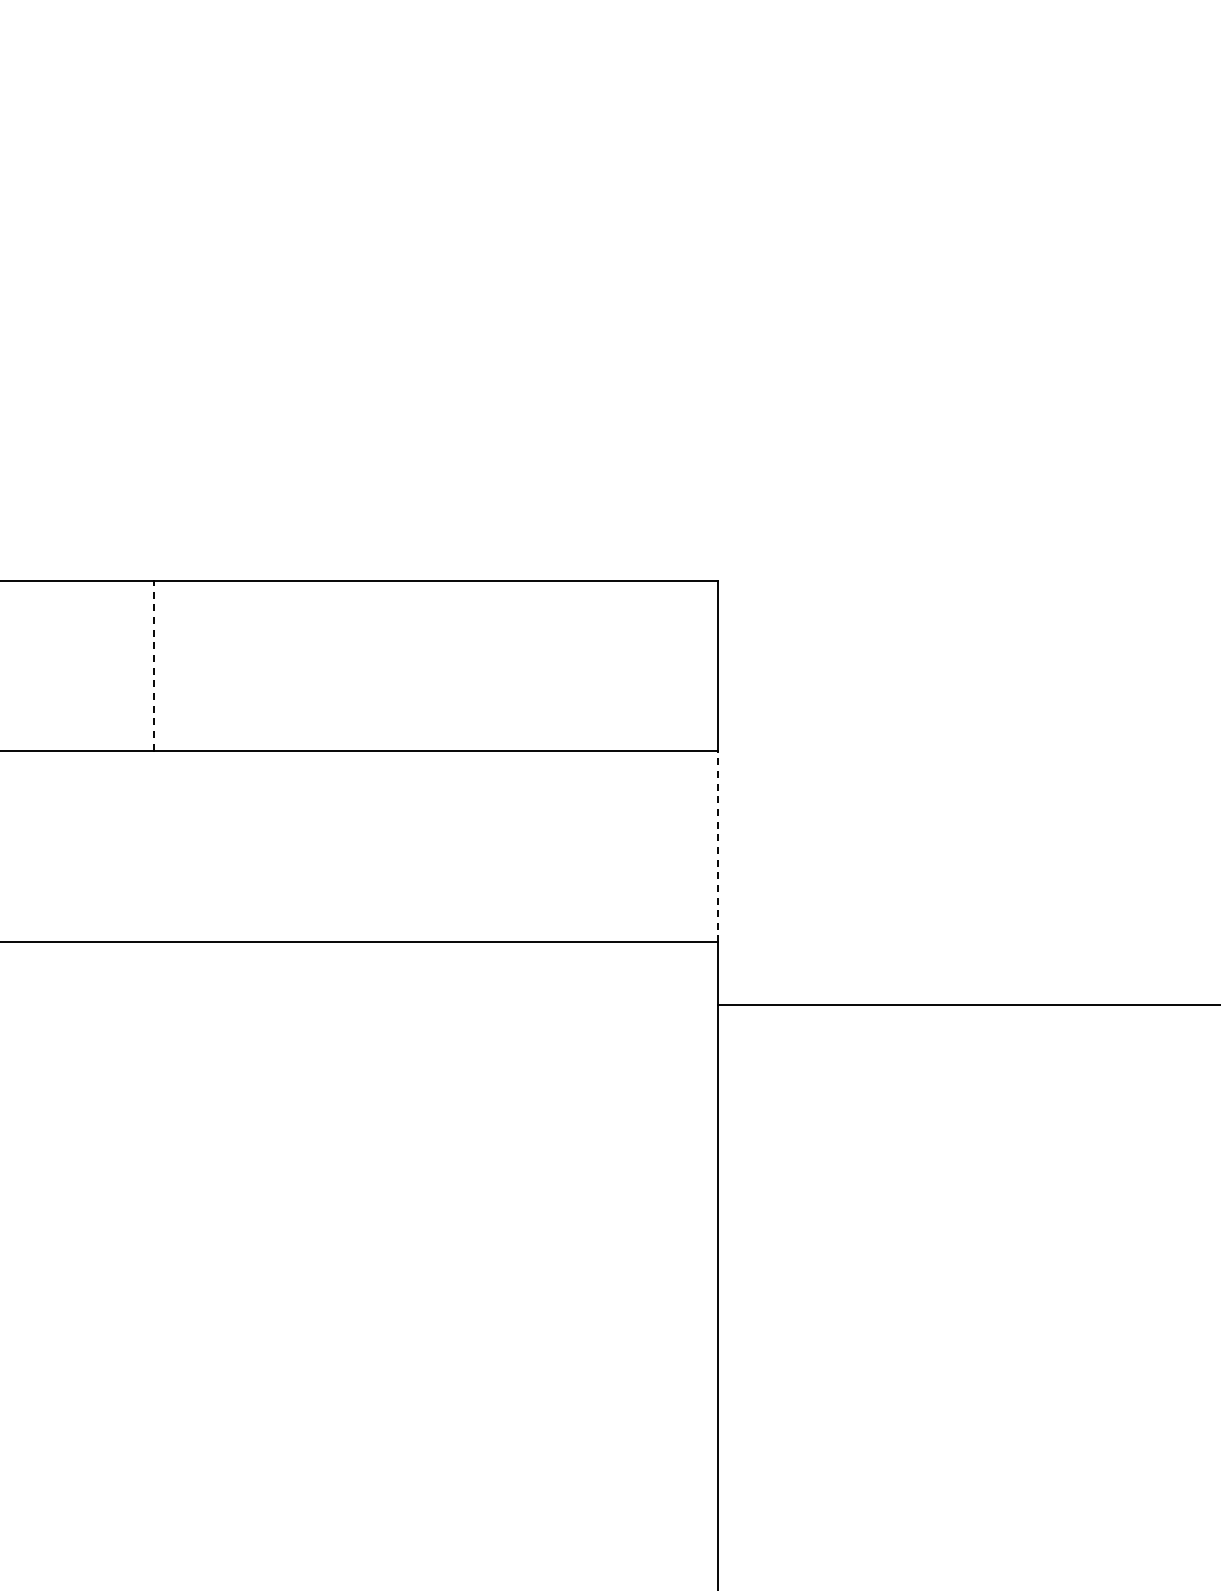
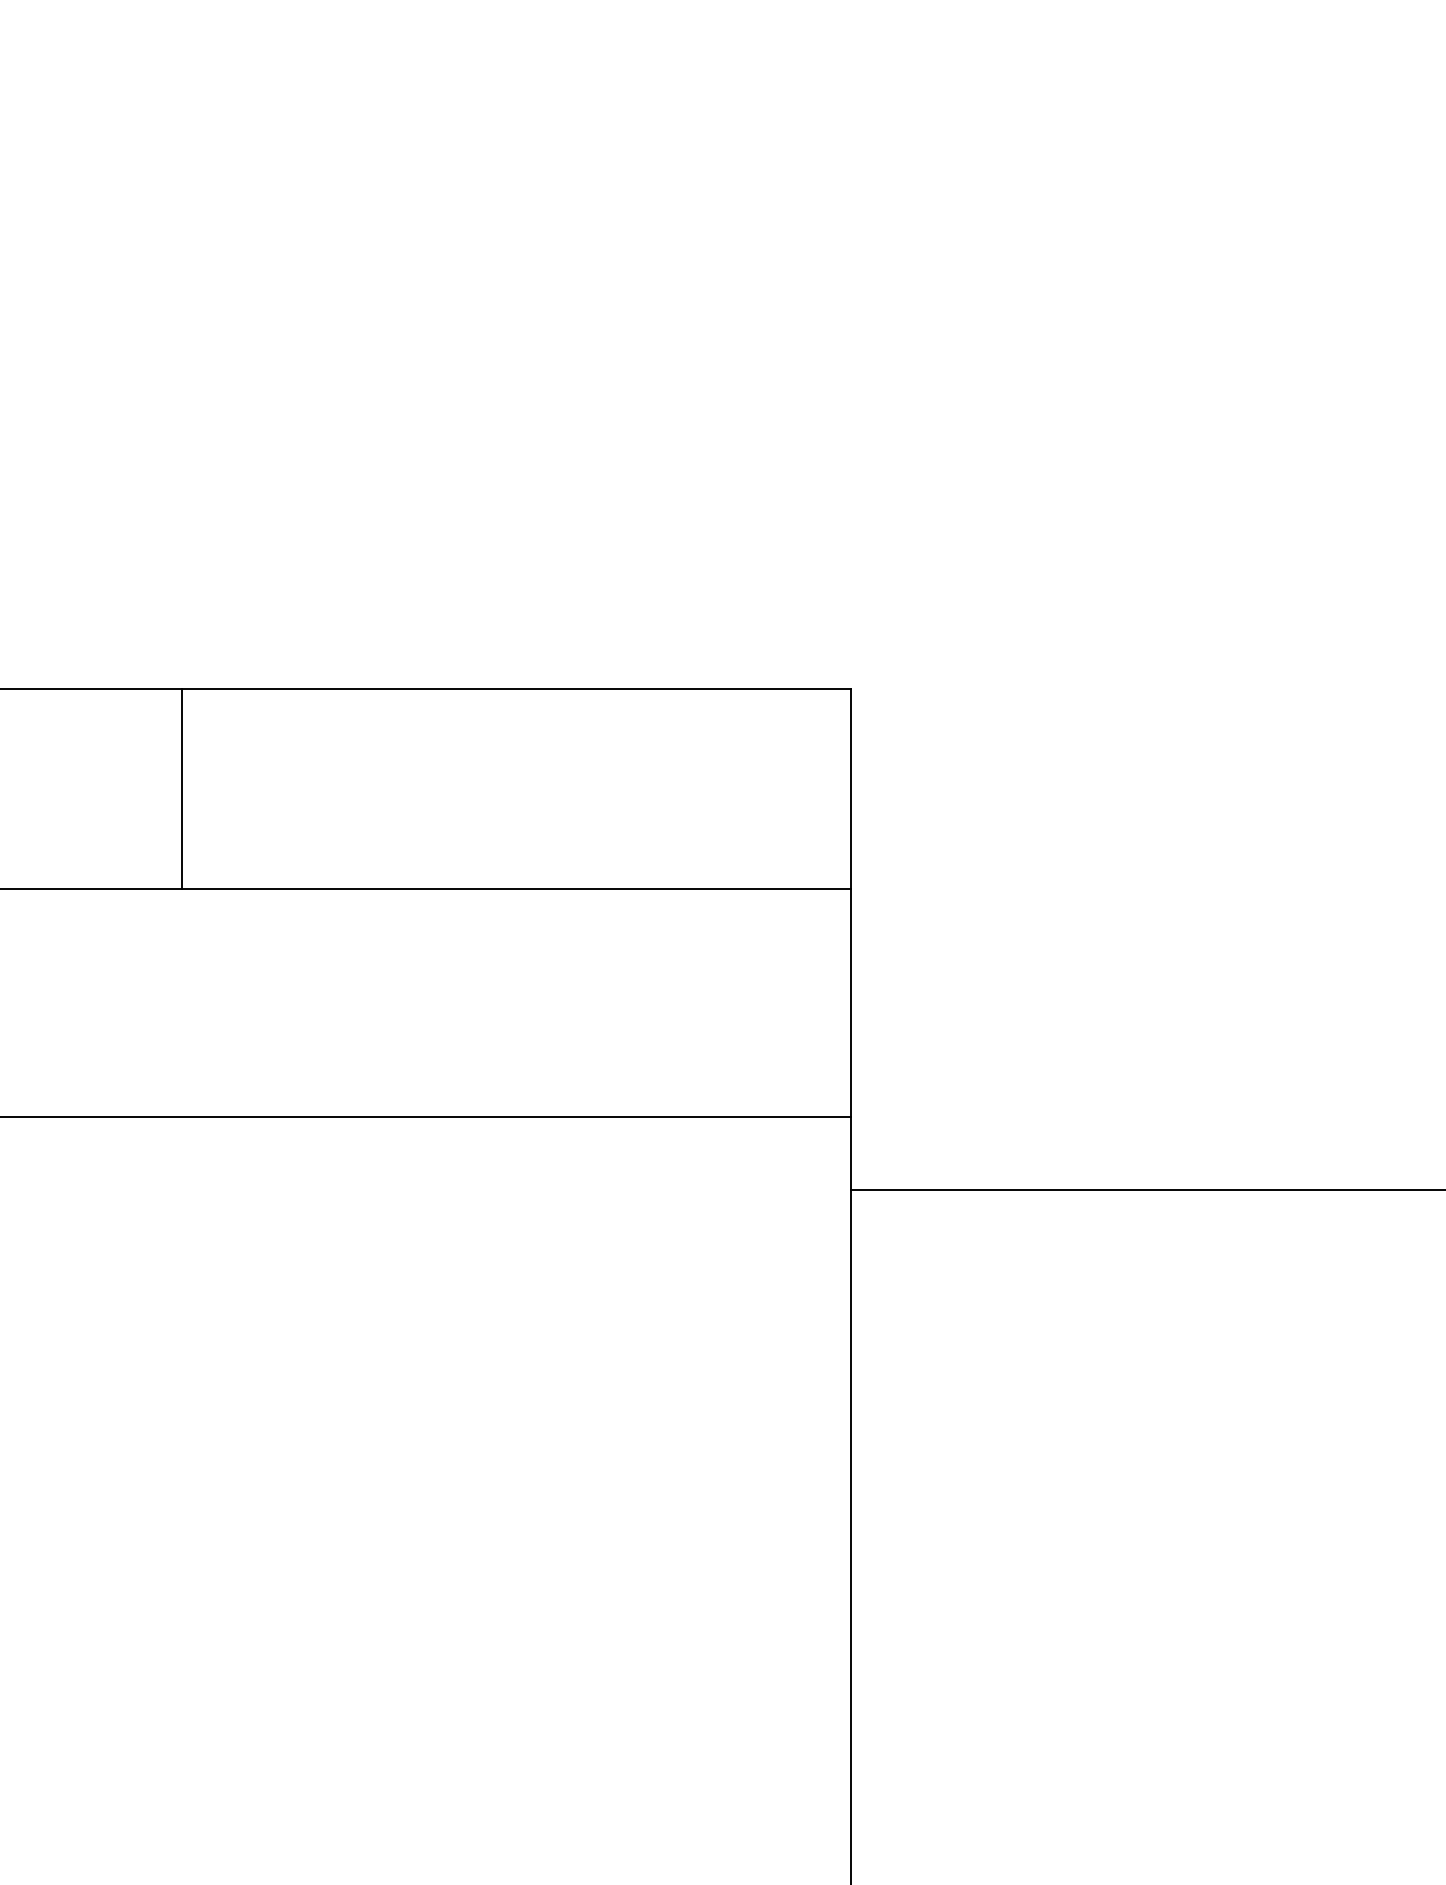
line: (153, 665) -> (181, 788), dashed -> solid
line: (718, 846) -> (850, 1002), dashed -> solid

